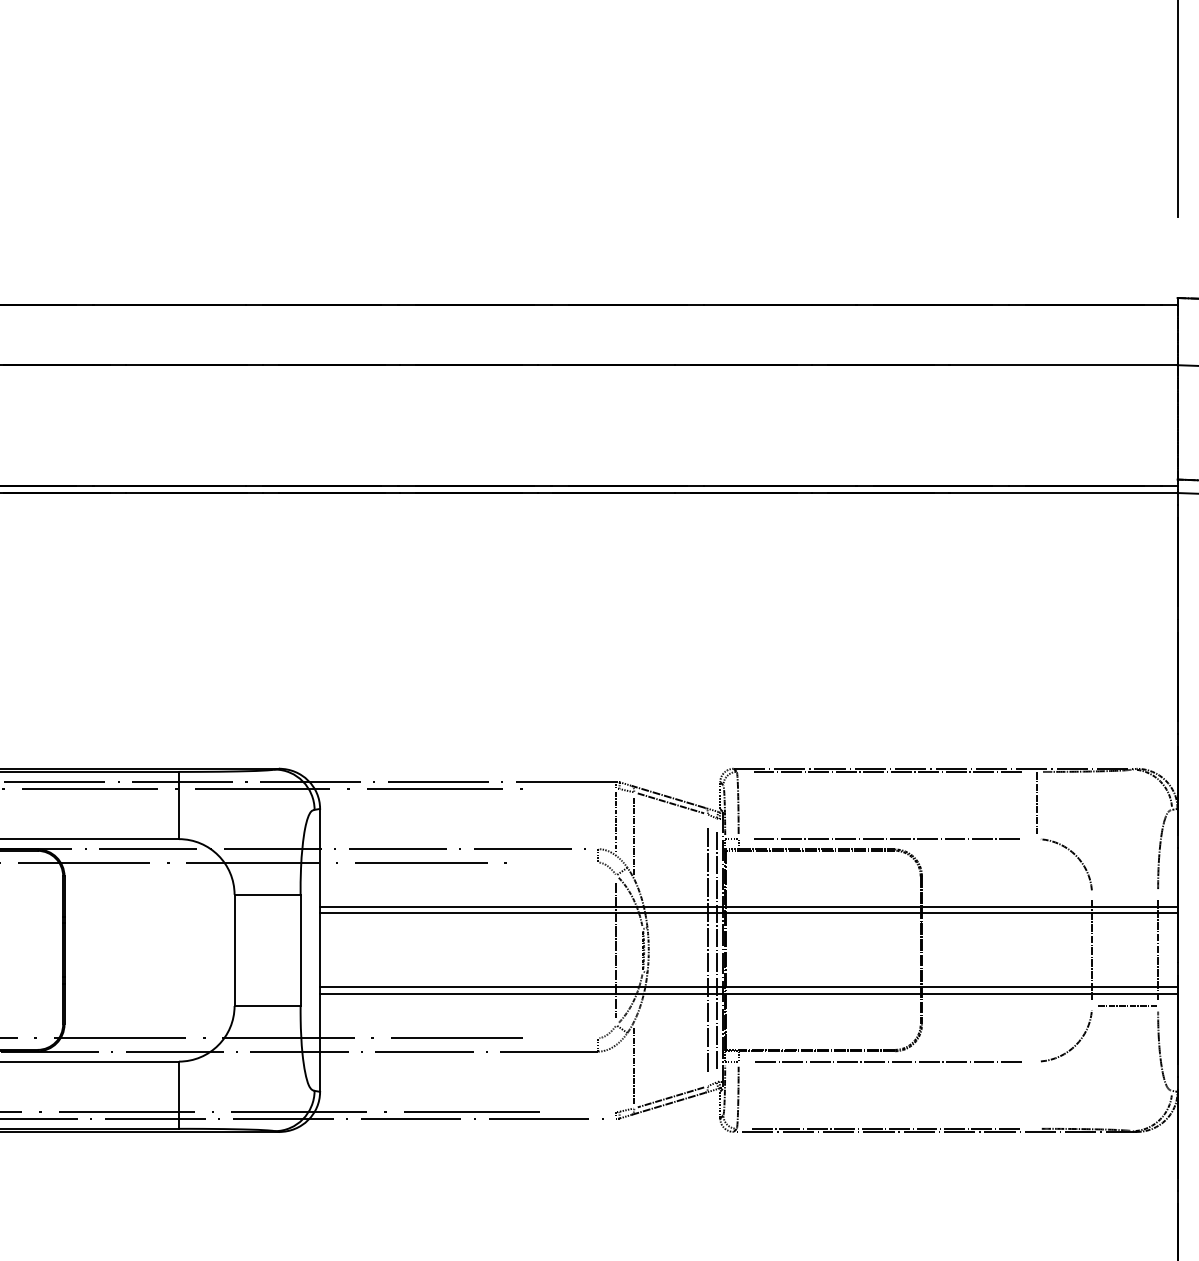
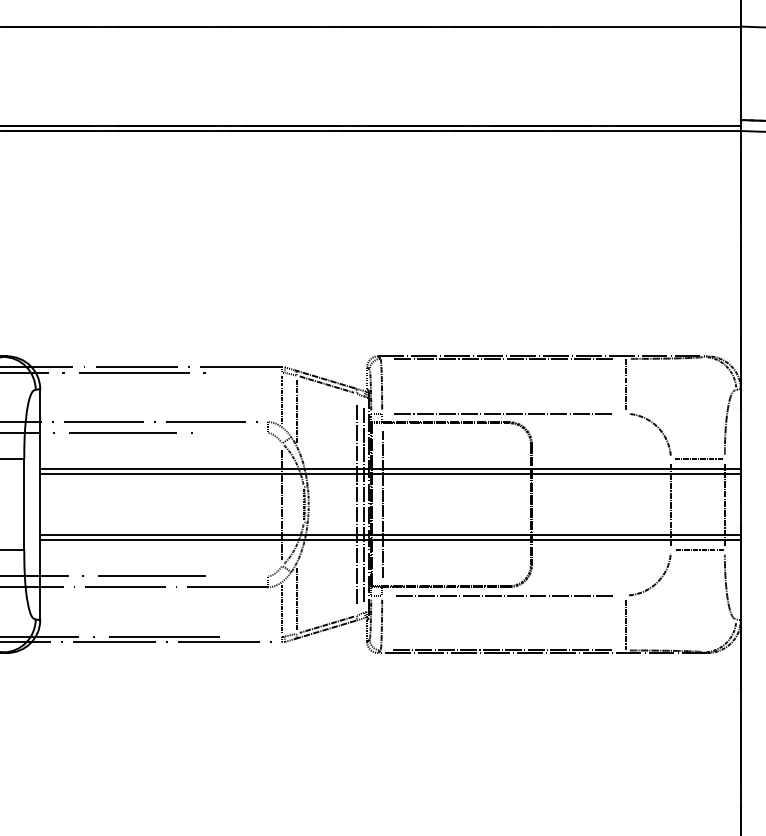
line: (1126, 894) -> (699, 459), added
line: (739, 949) -> (382, 503), added
line: (616, 1078) -> (282, 609), added
line: (1036, 1097) -> (625, 624), added

